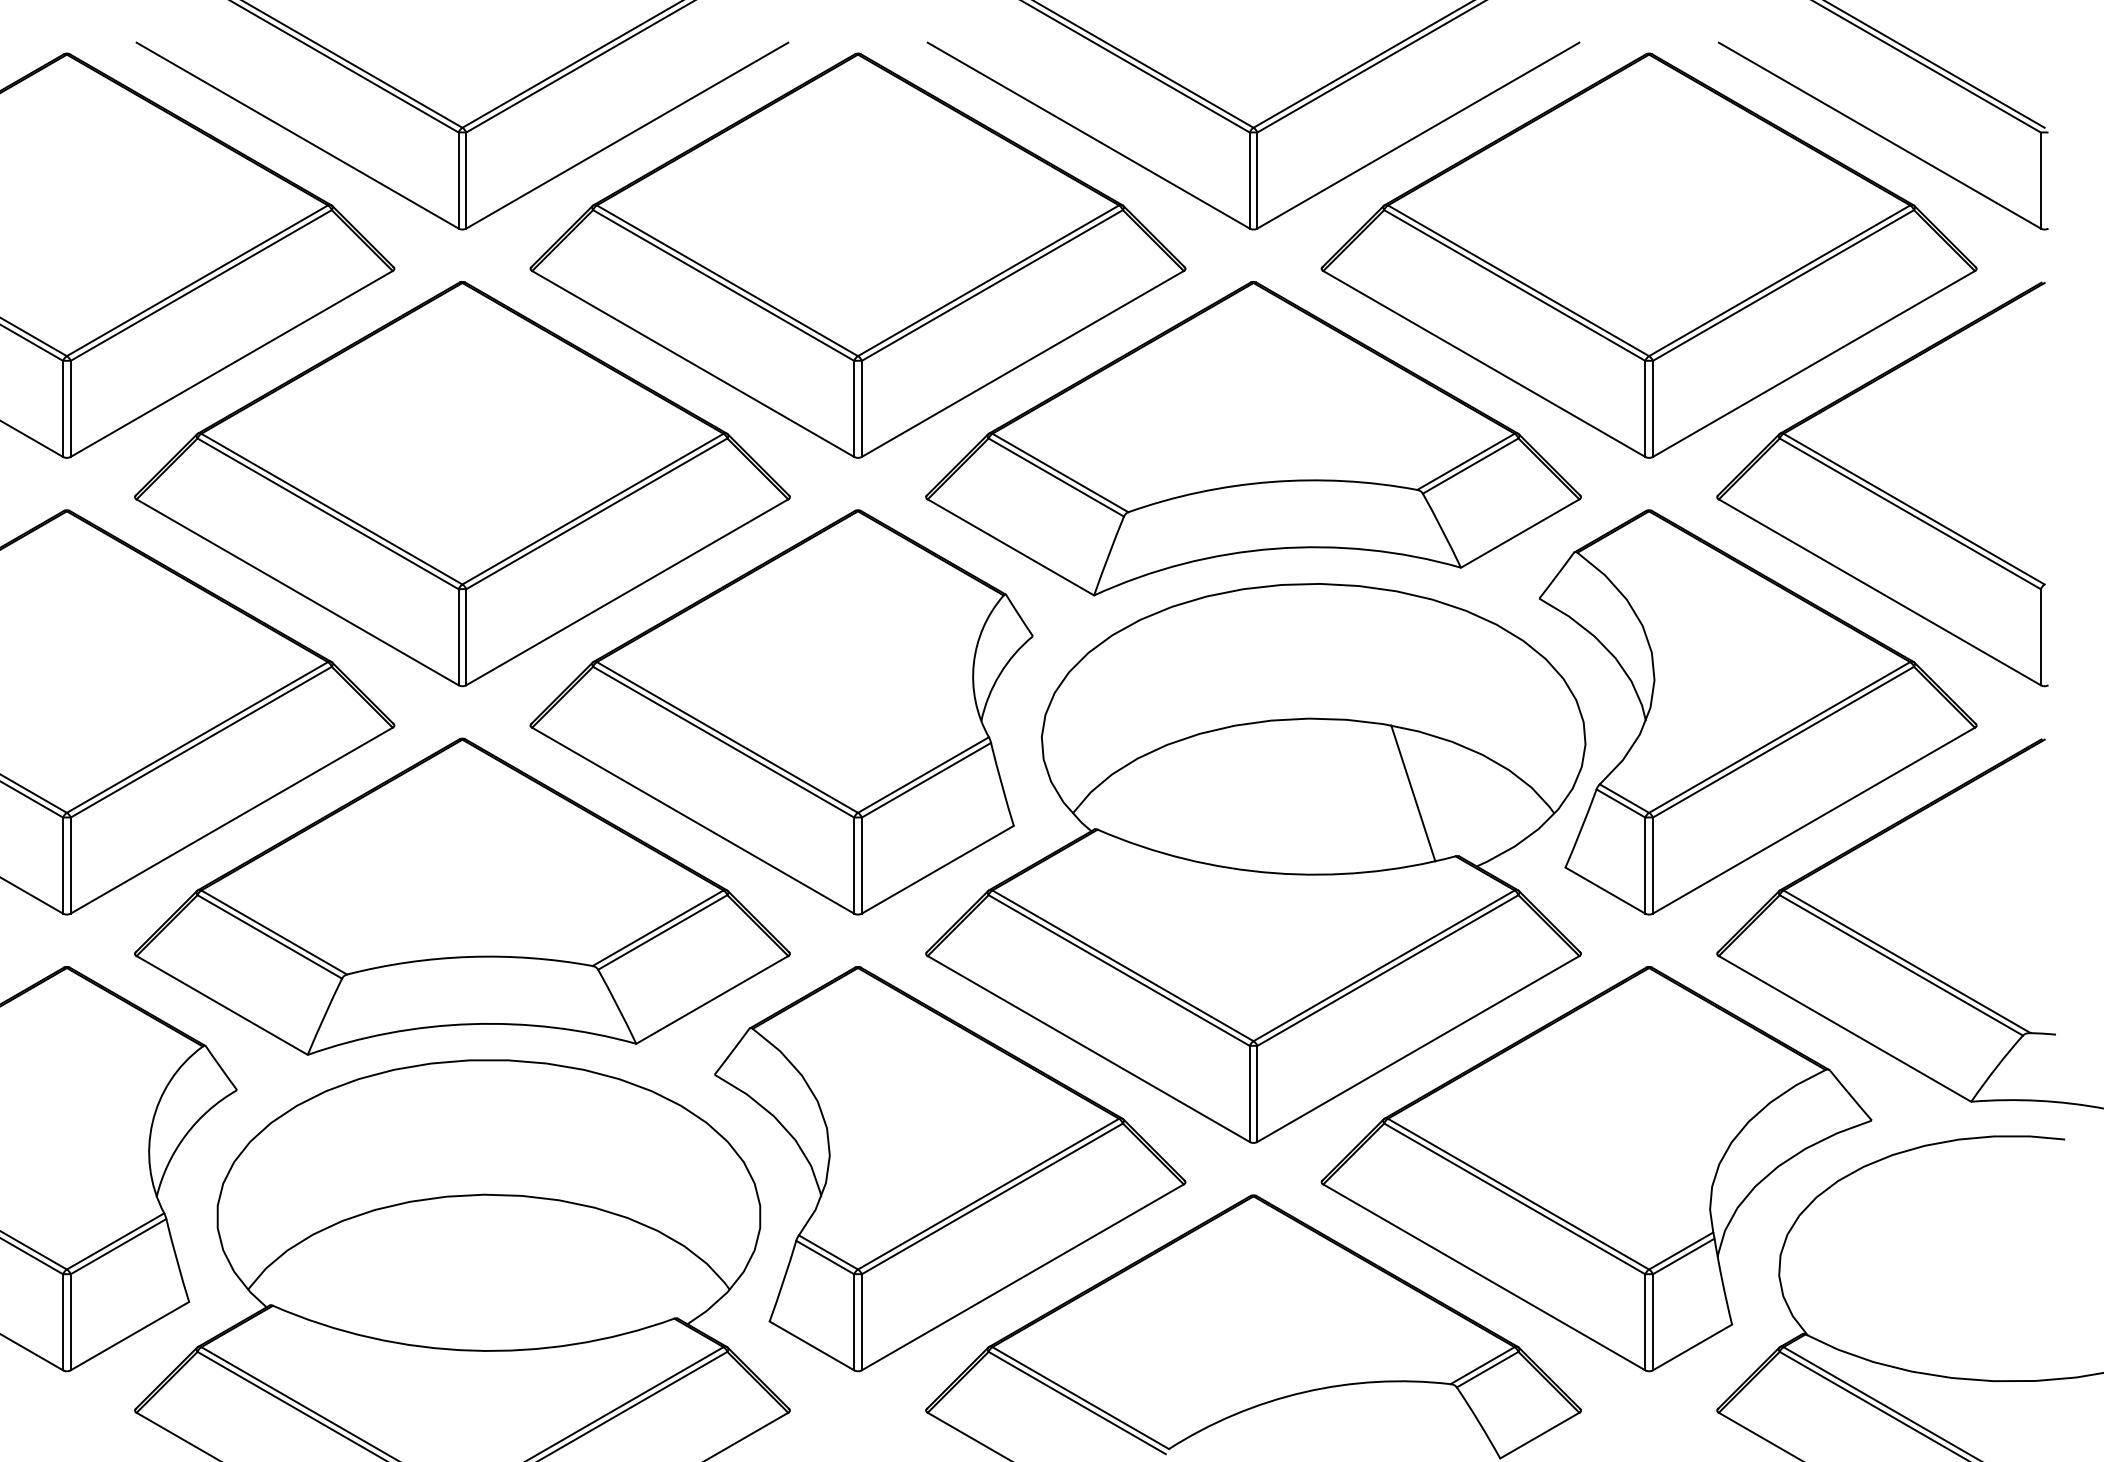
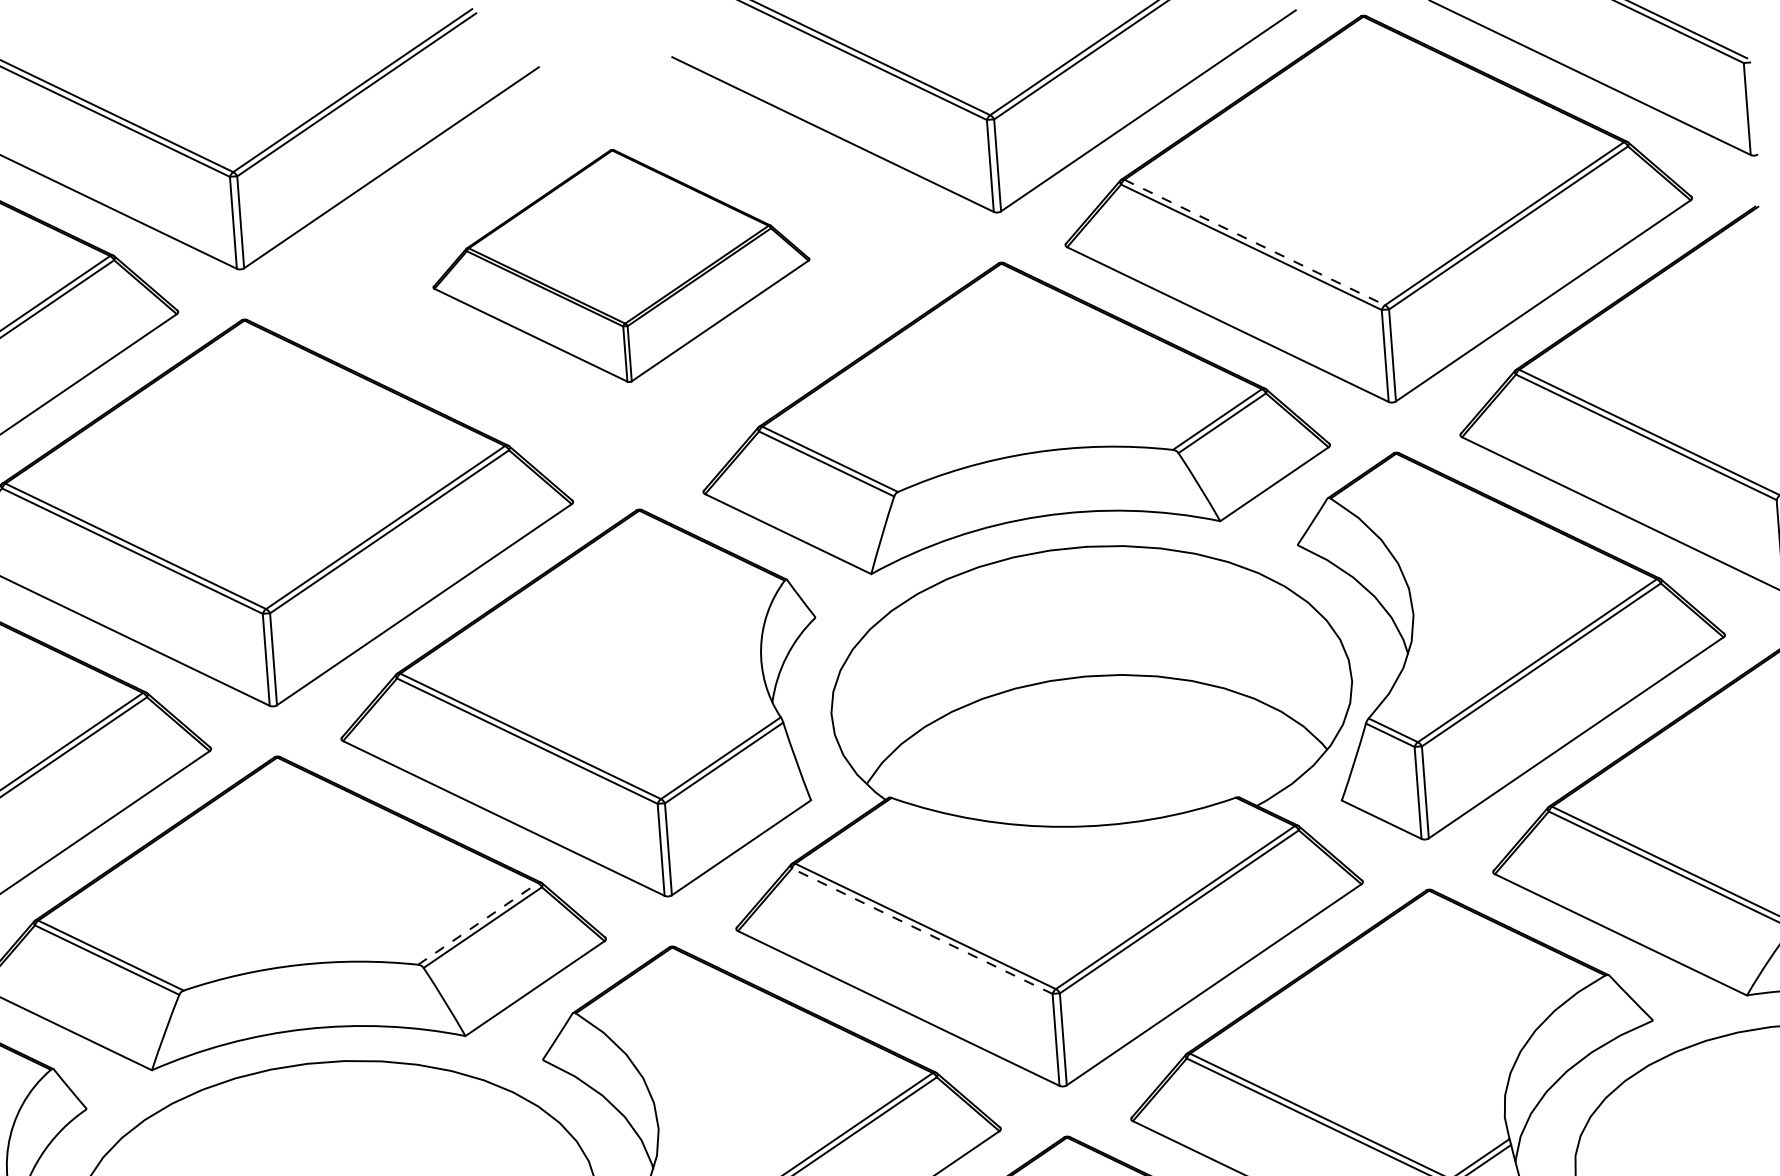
part: (857, 255) -> (620, 265), size x0.6
line: (1518, 280) -> (1254, 242), solid -> dashed
line: (1413, 793) -> (1191, 740), removed
line: (658, 928) -> (478, 924), solid -> dashed
line: (1119, 970) -> (922, 931), solid -> dashed

